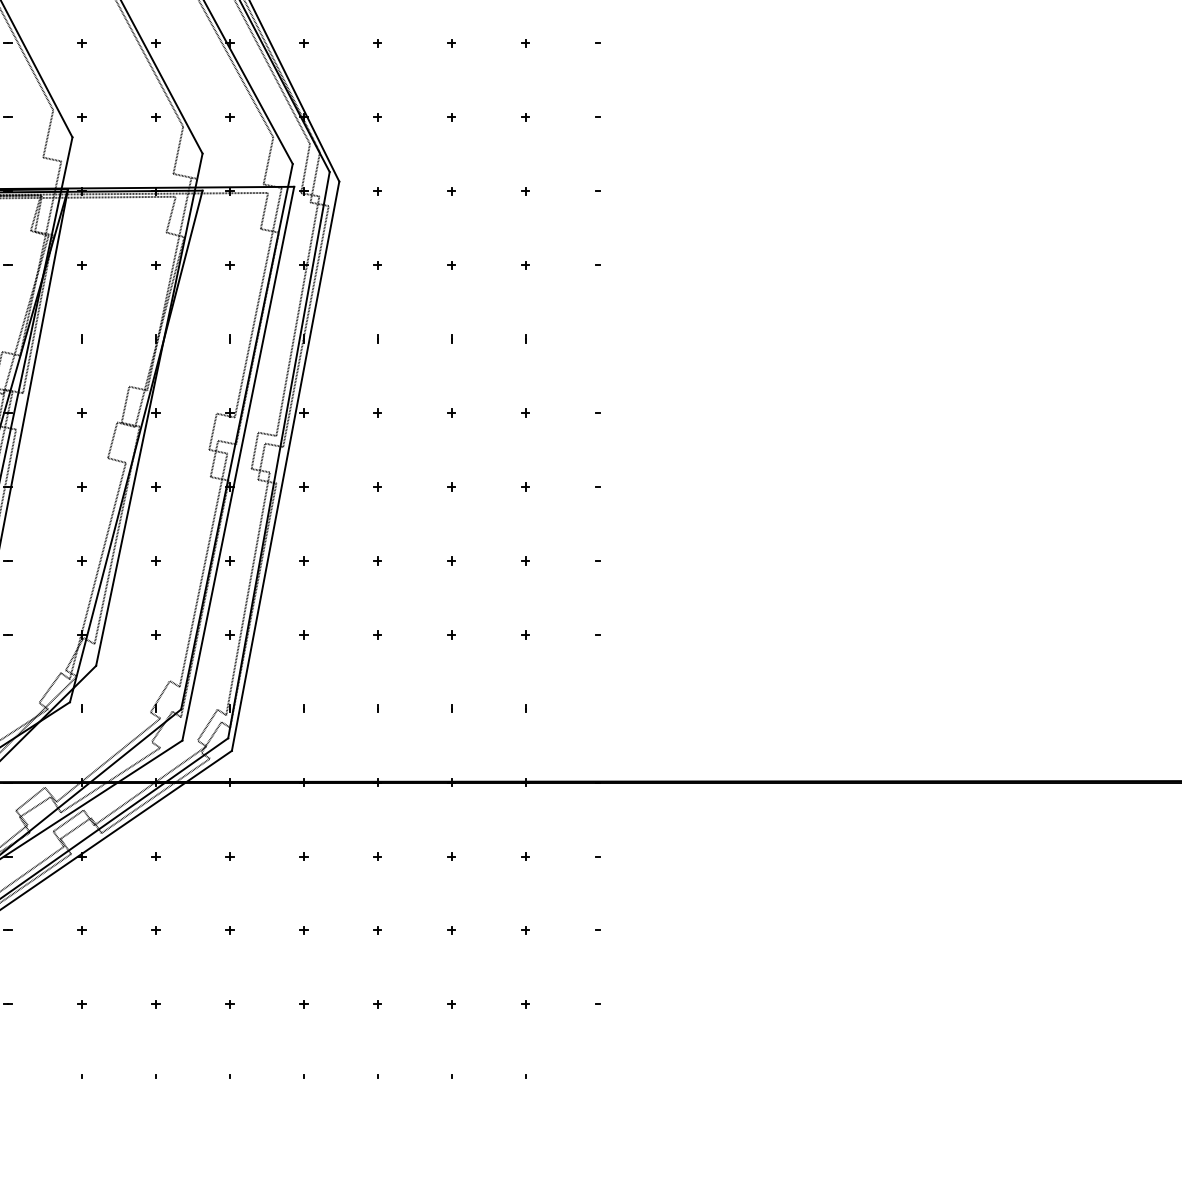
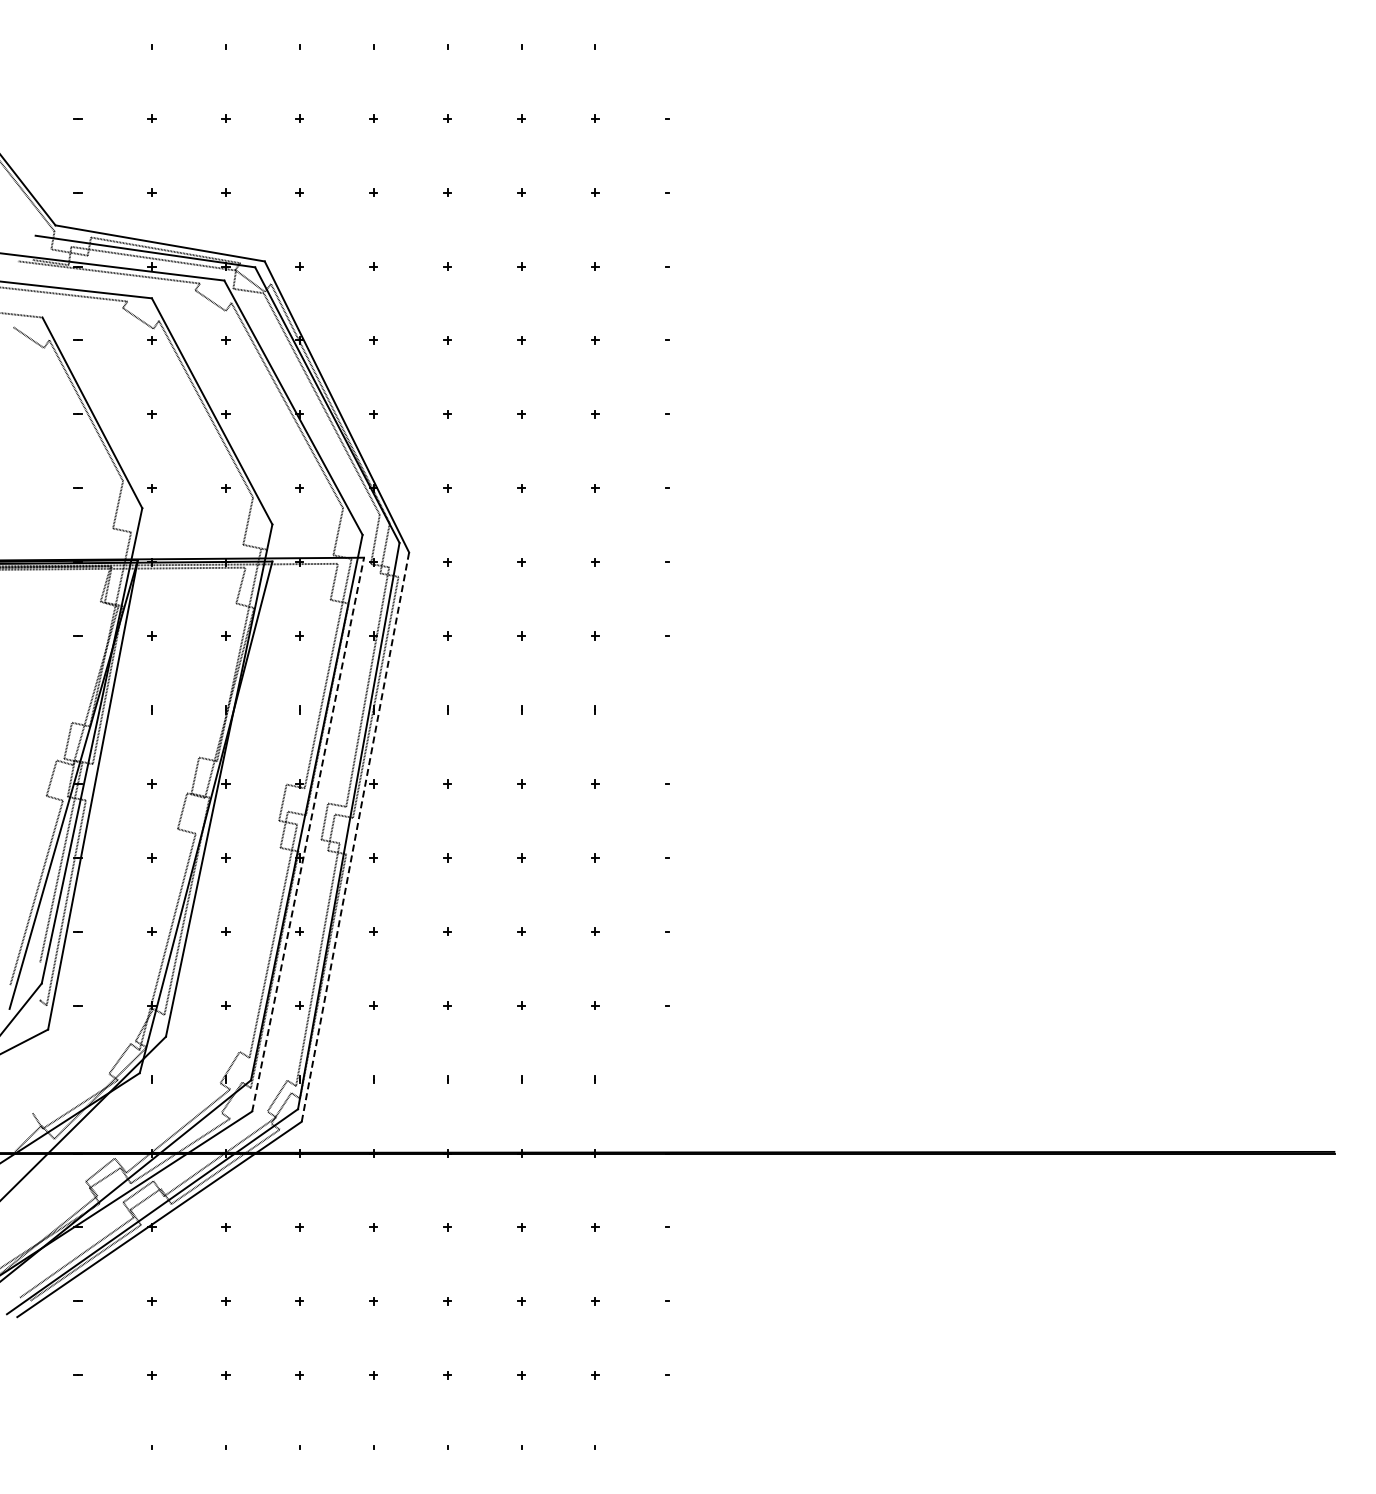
line: (238, 463) -> (308, 834), solid -> dashed
line: (285, 466) -> (355, 837), solid -> dashed

